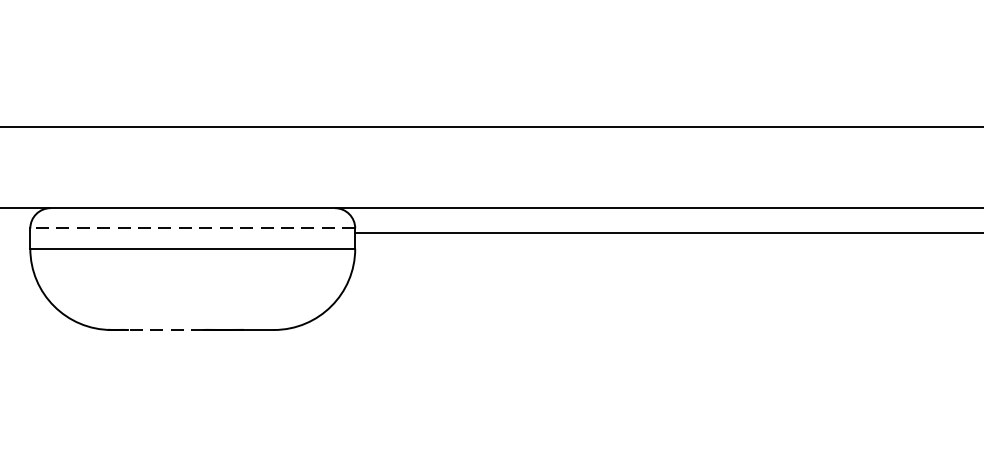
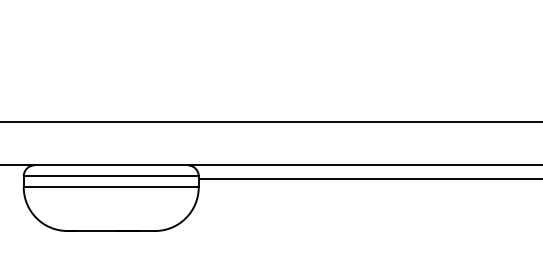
line: (191, 228) -> (110, 176), dashed -> solid
line: (165, 330) -> (96, 231), dashed -> solid

